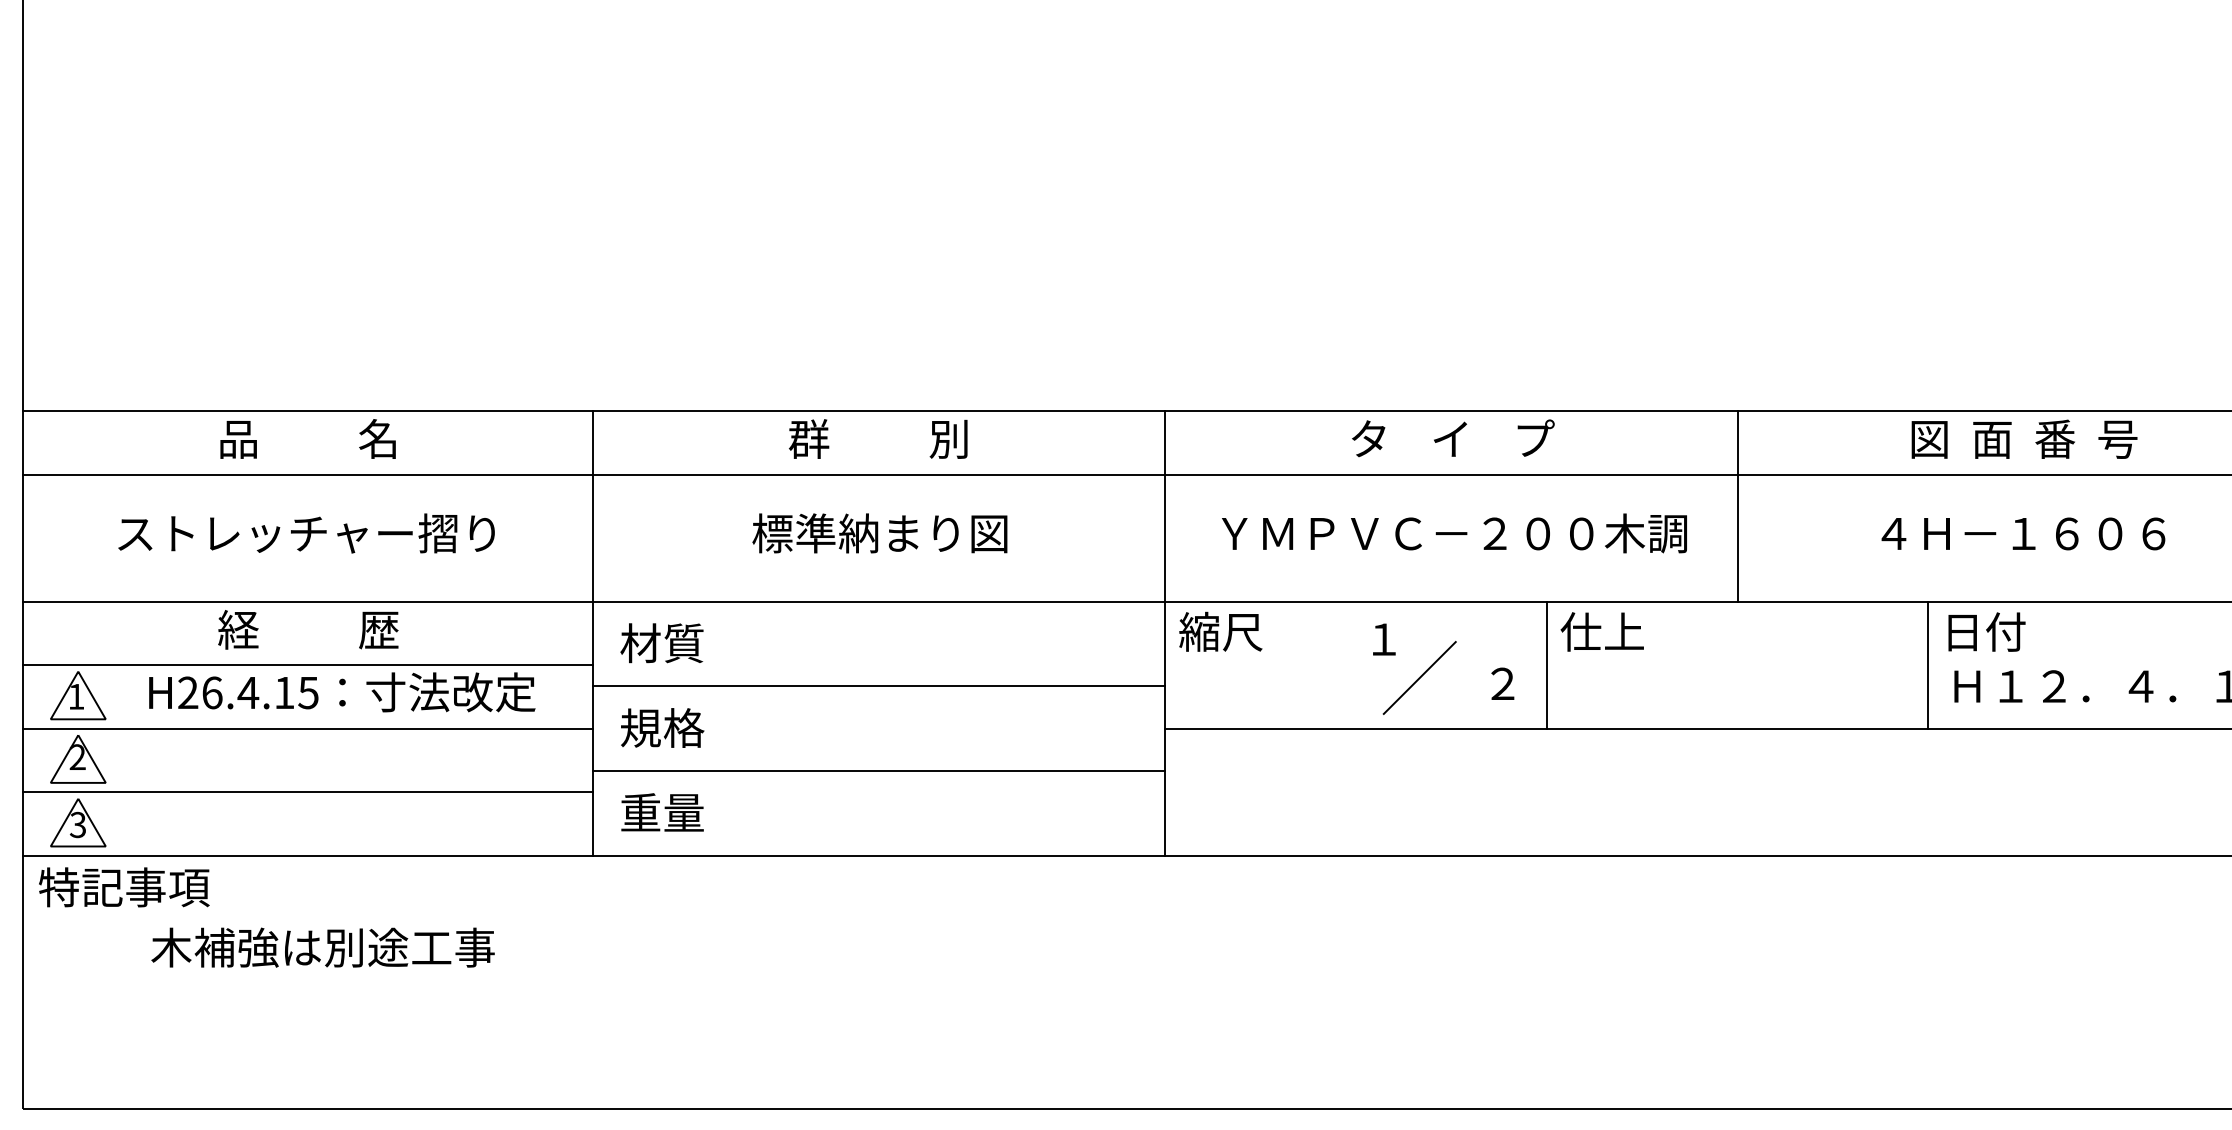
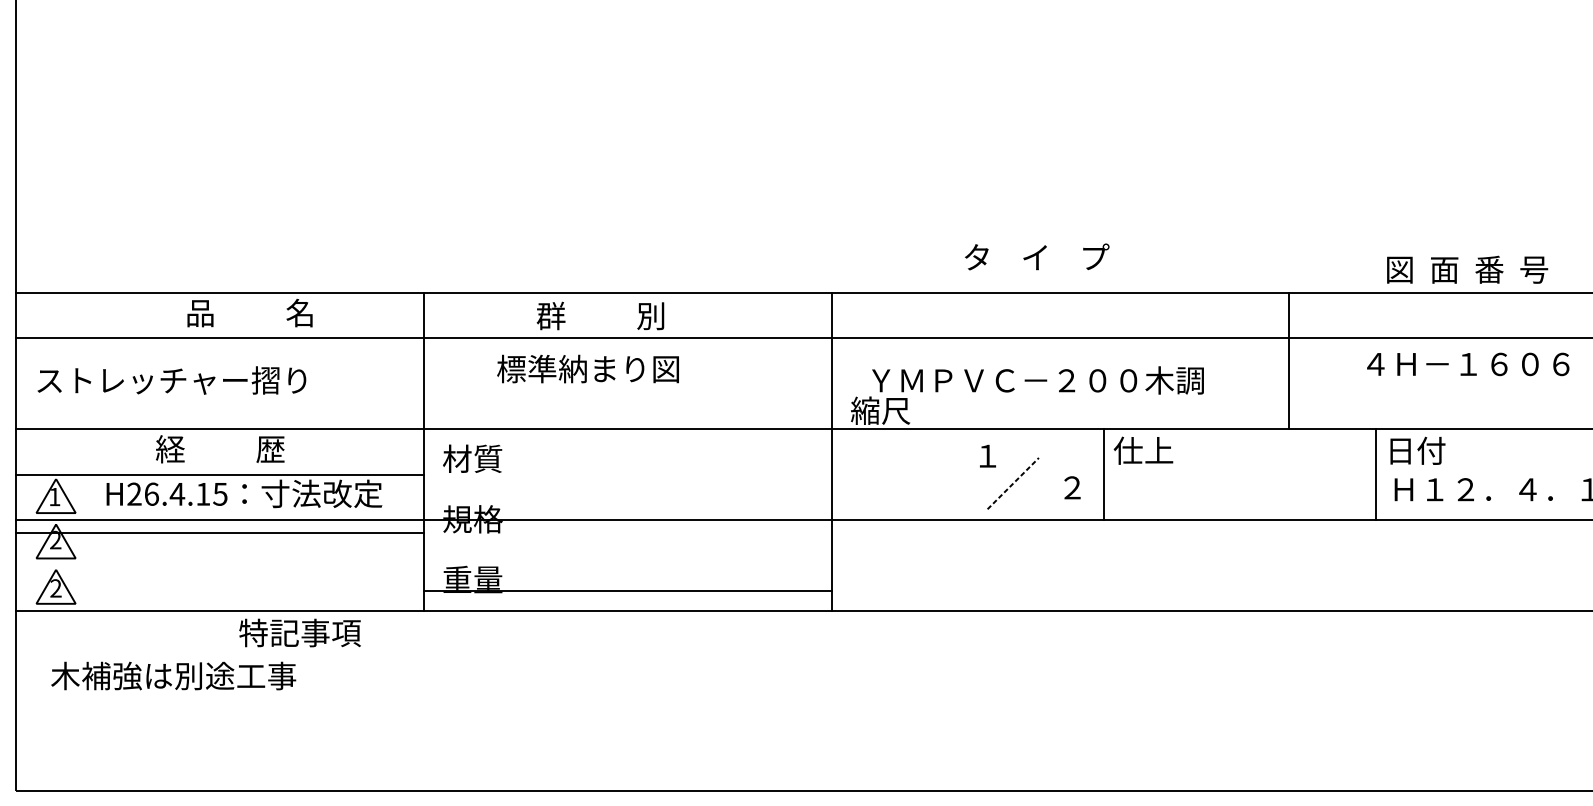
text: (307, 438) -> (249, 312), moved
text: (878, 438) -> (600, 315), moved
text: (1453, 438) -> (1037, 257), moved
text: (2024, 438) -> (1467, 269), moved
line: (1737, 505) -> (1288, 360), moved
text: (306, 533) -> (171, 380), moved
text: (879, 533) -> (587, 369), moved
text: (2023, 533) -> (1468, 364), moved
text: (1220, 631) -> (880, 410), moved
line: (1419, 677) -> (1013, 483), solid -> dashed
line: (879, 686) -> (627, 519), moved
line: (879, 771) -> (627, 591), moved
line: (307, 792) -> (219, 533), moved
text: (77, 825) -> (55, 588), 3 -> 2
text: (124, 887) -> (300, 633), moved
text: (322, 947) -> (173, 675), moved

